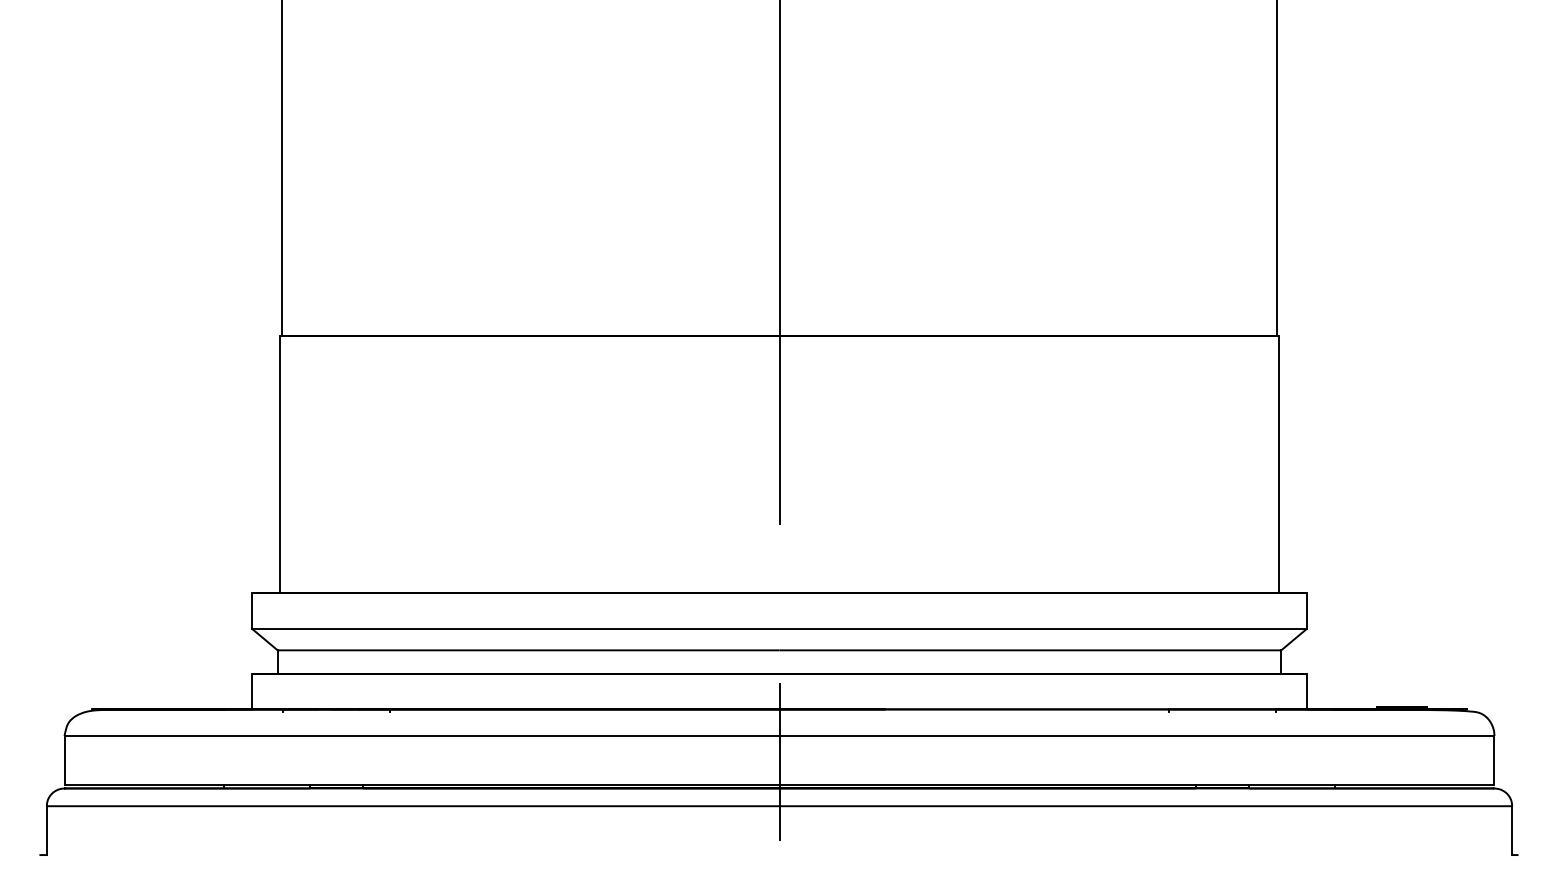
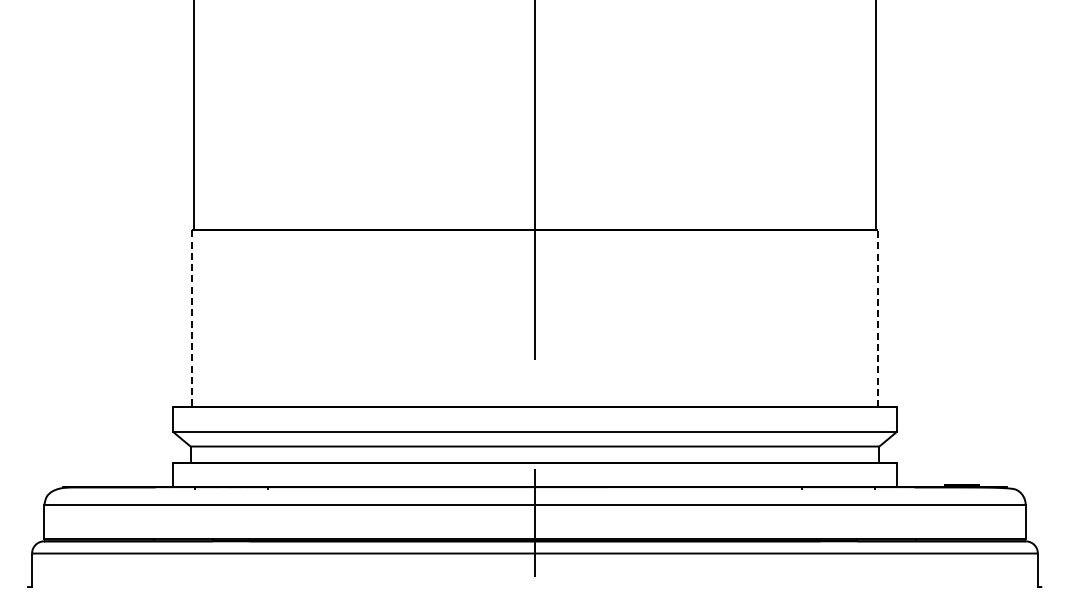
line: (1278, 463) -> (877, 318), solid -> dashed
line: (280, 465) -> (192, 319), solid -> dashed

